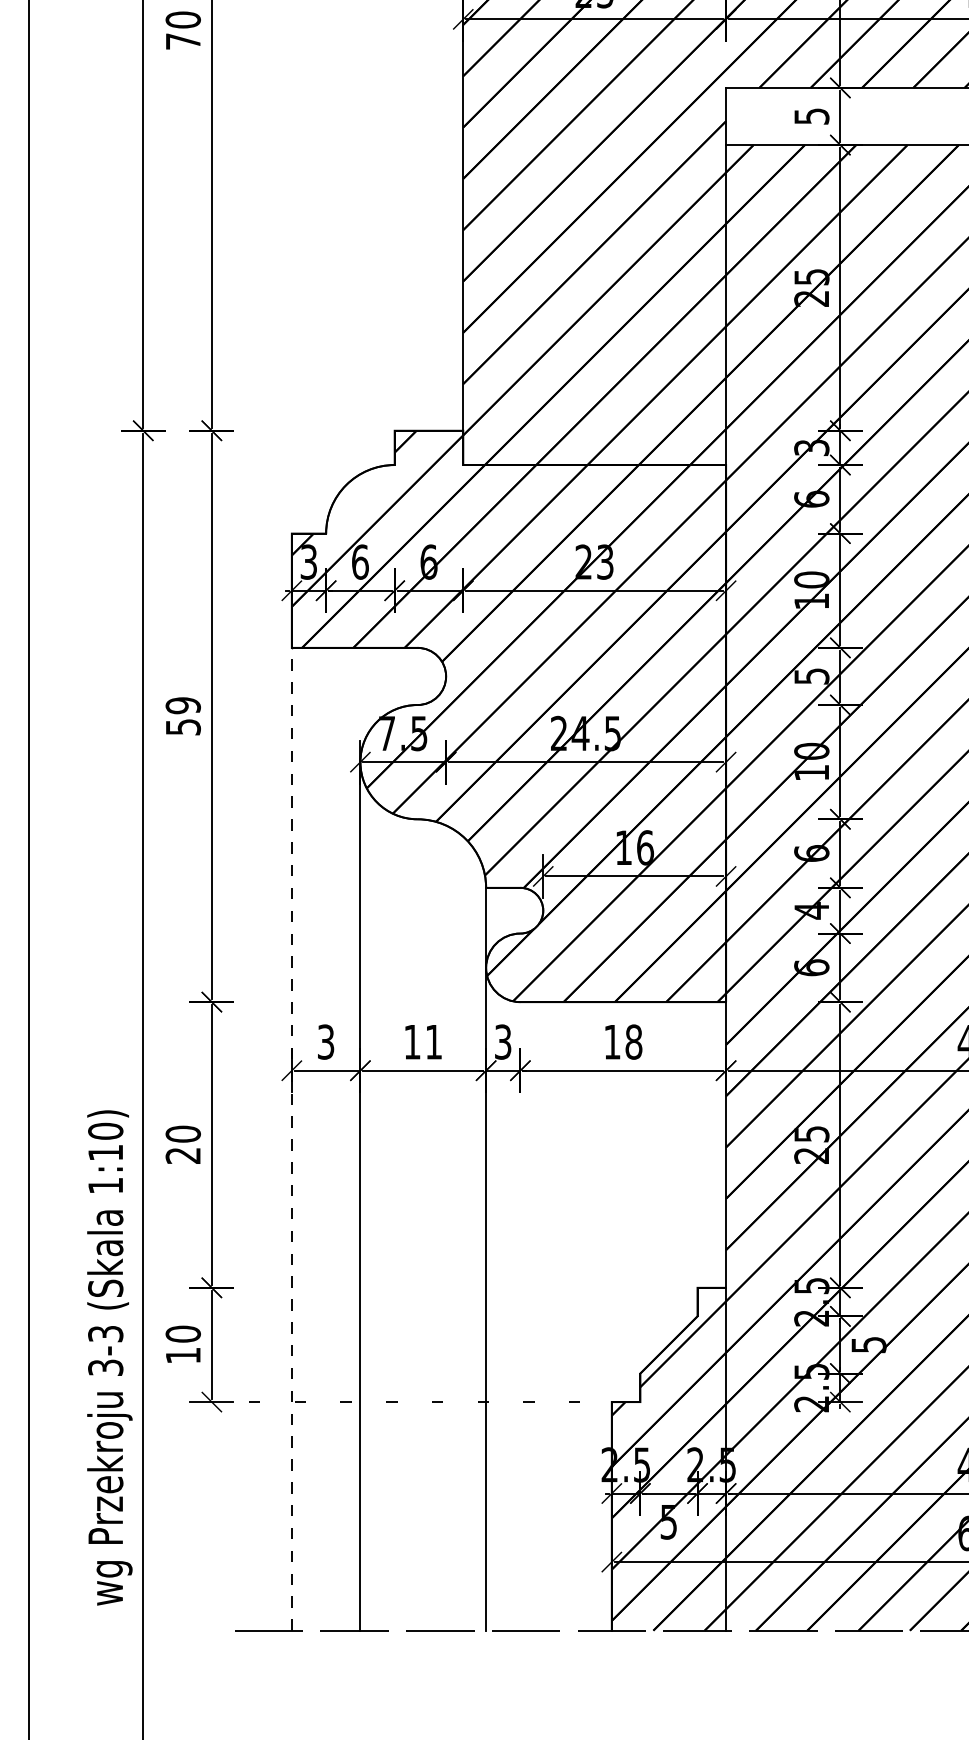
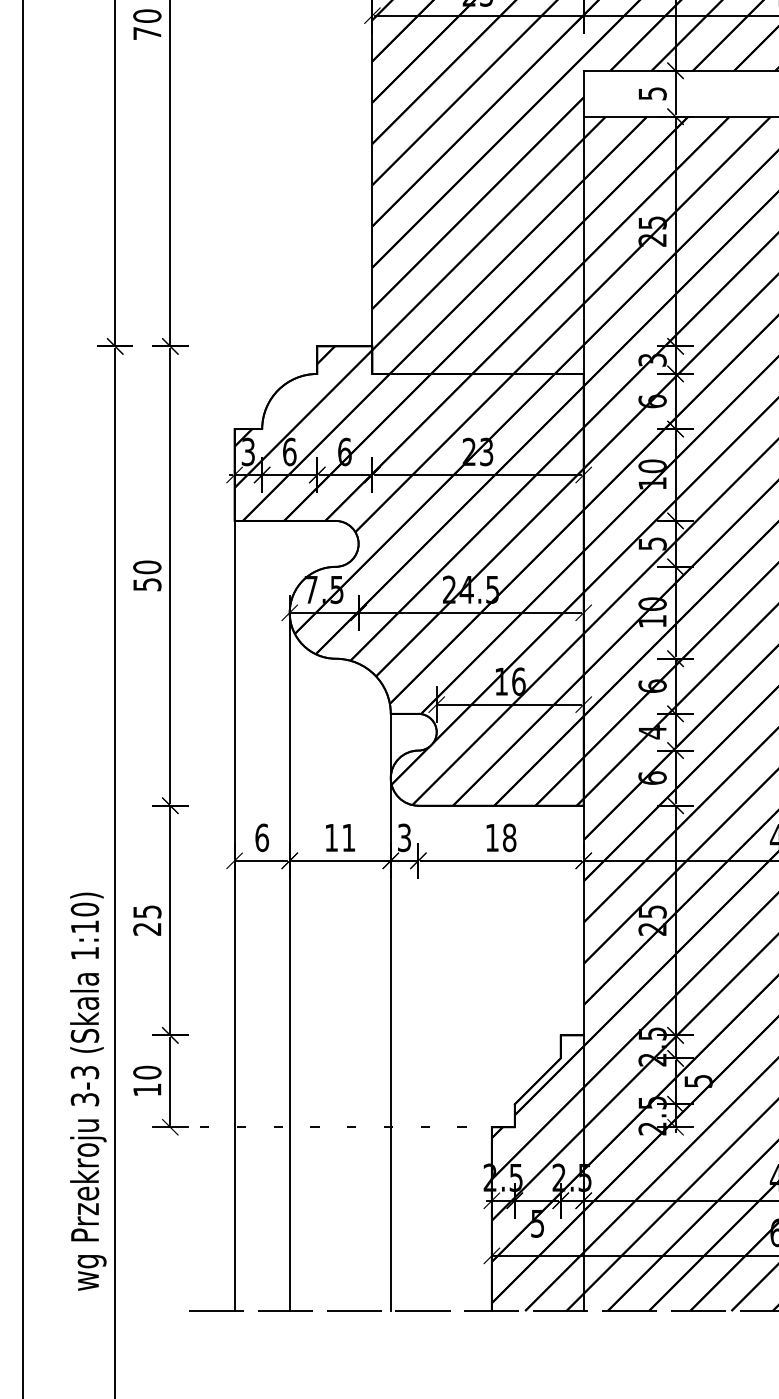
text: (182, 705) -> (146, 567), 59 -> 50
text: (325, 1041) -> (261, 837), 3 -> 6
text: (182, 1133) -> (146, 911), 20 -> 25
line: (291, 1138) -> (234, 915), dashed -> solid

